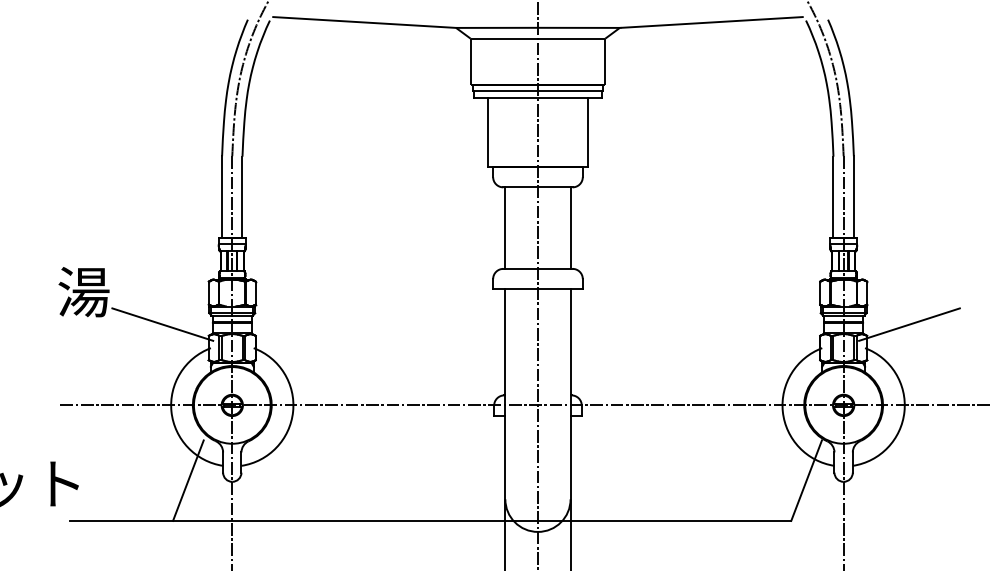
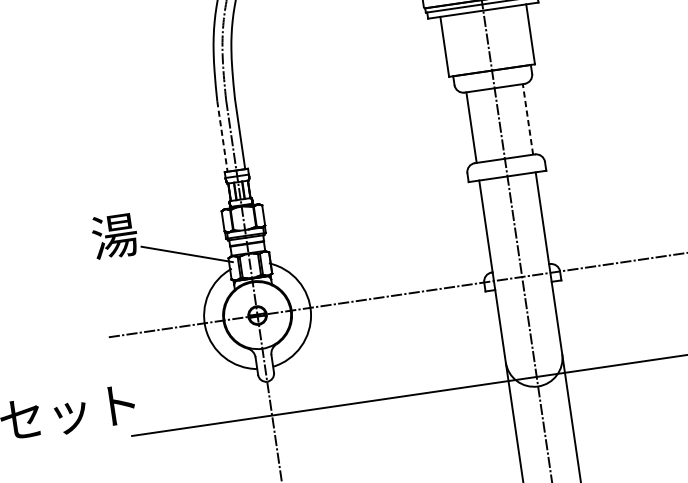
line: (222, 197) -> (222, 136), solid -> dashed
line: (570, 228) -> (527, 119), solid -> dashed
line: (188, 480) -> (229, 386), removed

